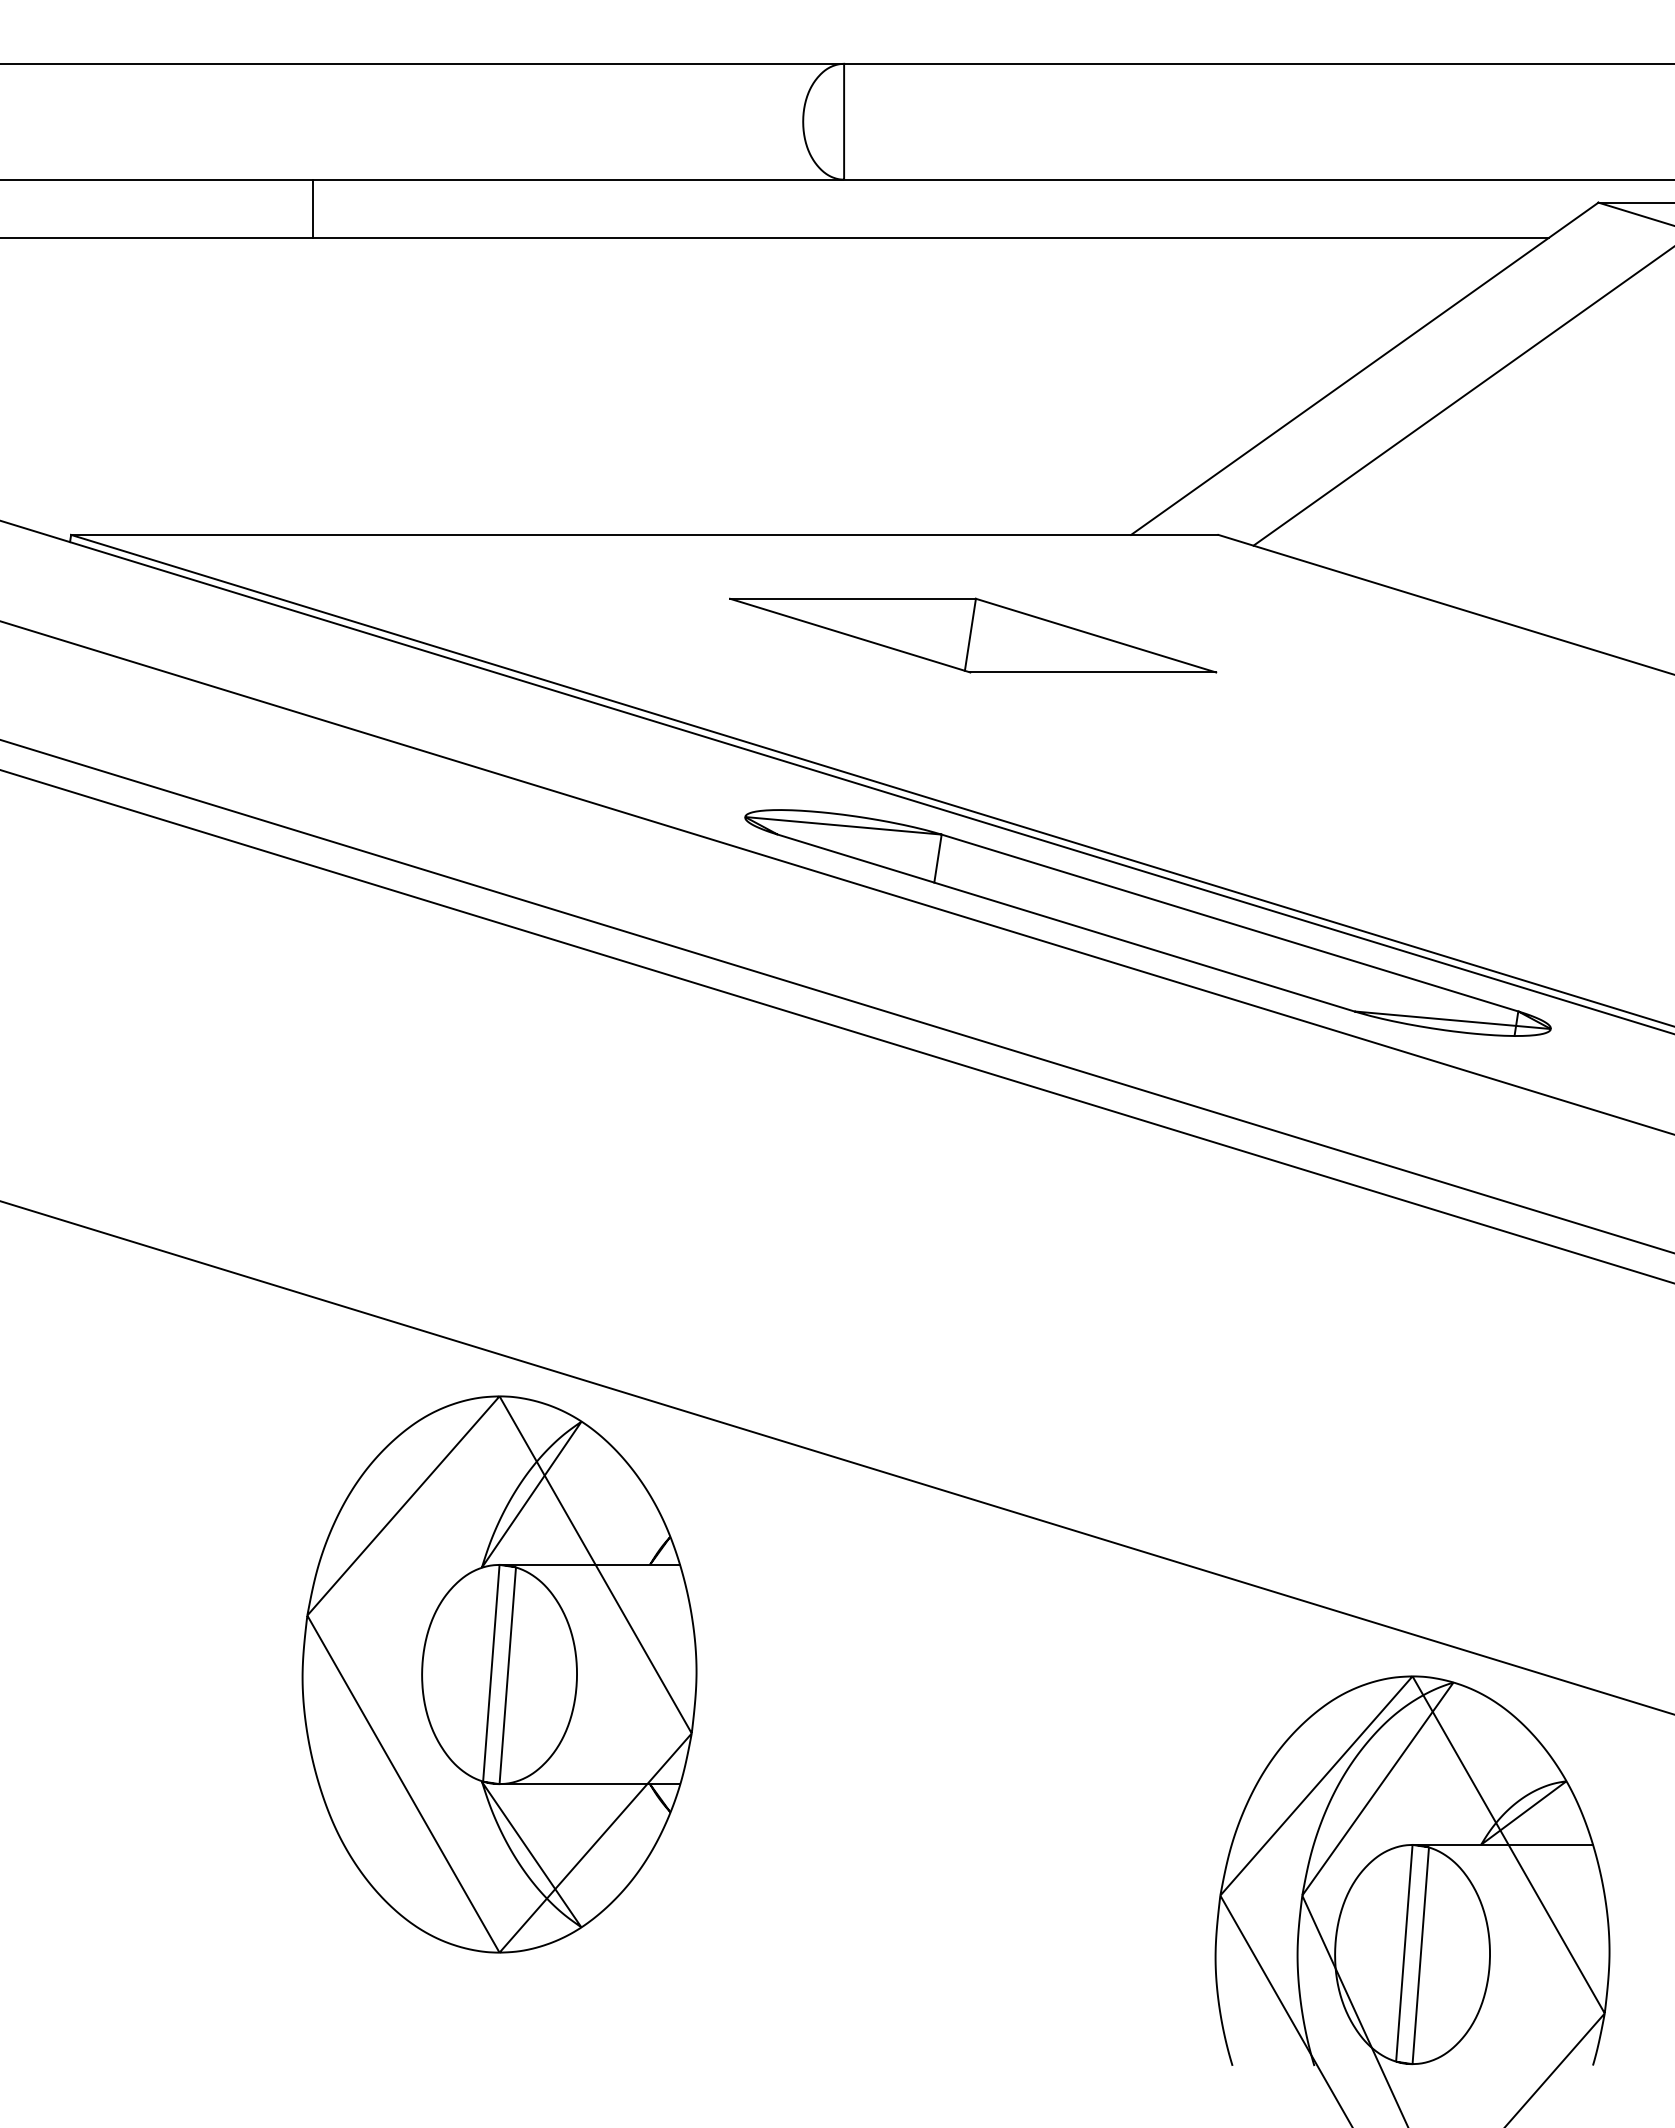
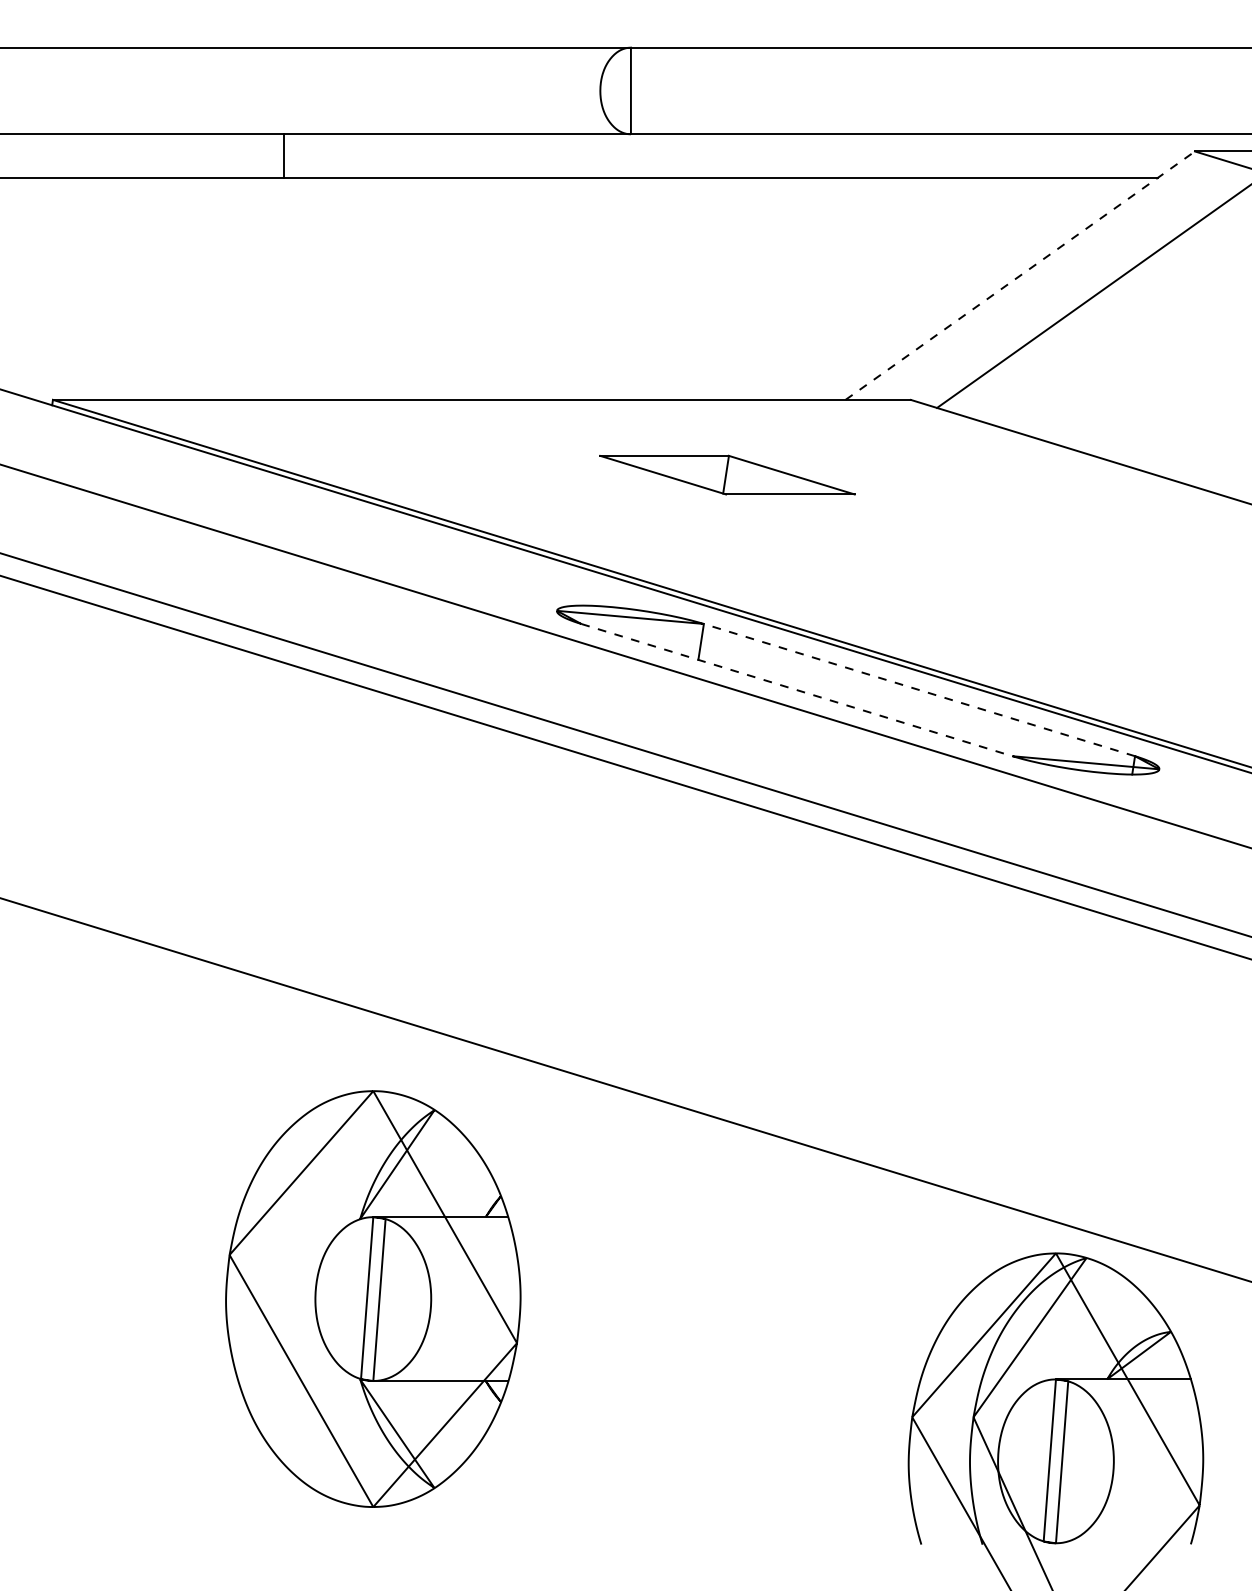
line: (313, 208) -> (284, 155), moved
line: (1364, 368) -> (1020, 275), solid -> dashed
part: (973, 635) -> (727, 475), size x0.7
line: (1066, 923) -> (797, 690), solid -> dashed
line: (1230, 923) -> (919, 690), solid -> dashed
part: (499, 1674) -> (373, 1299), moved

